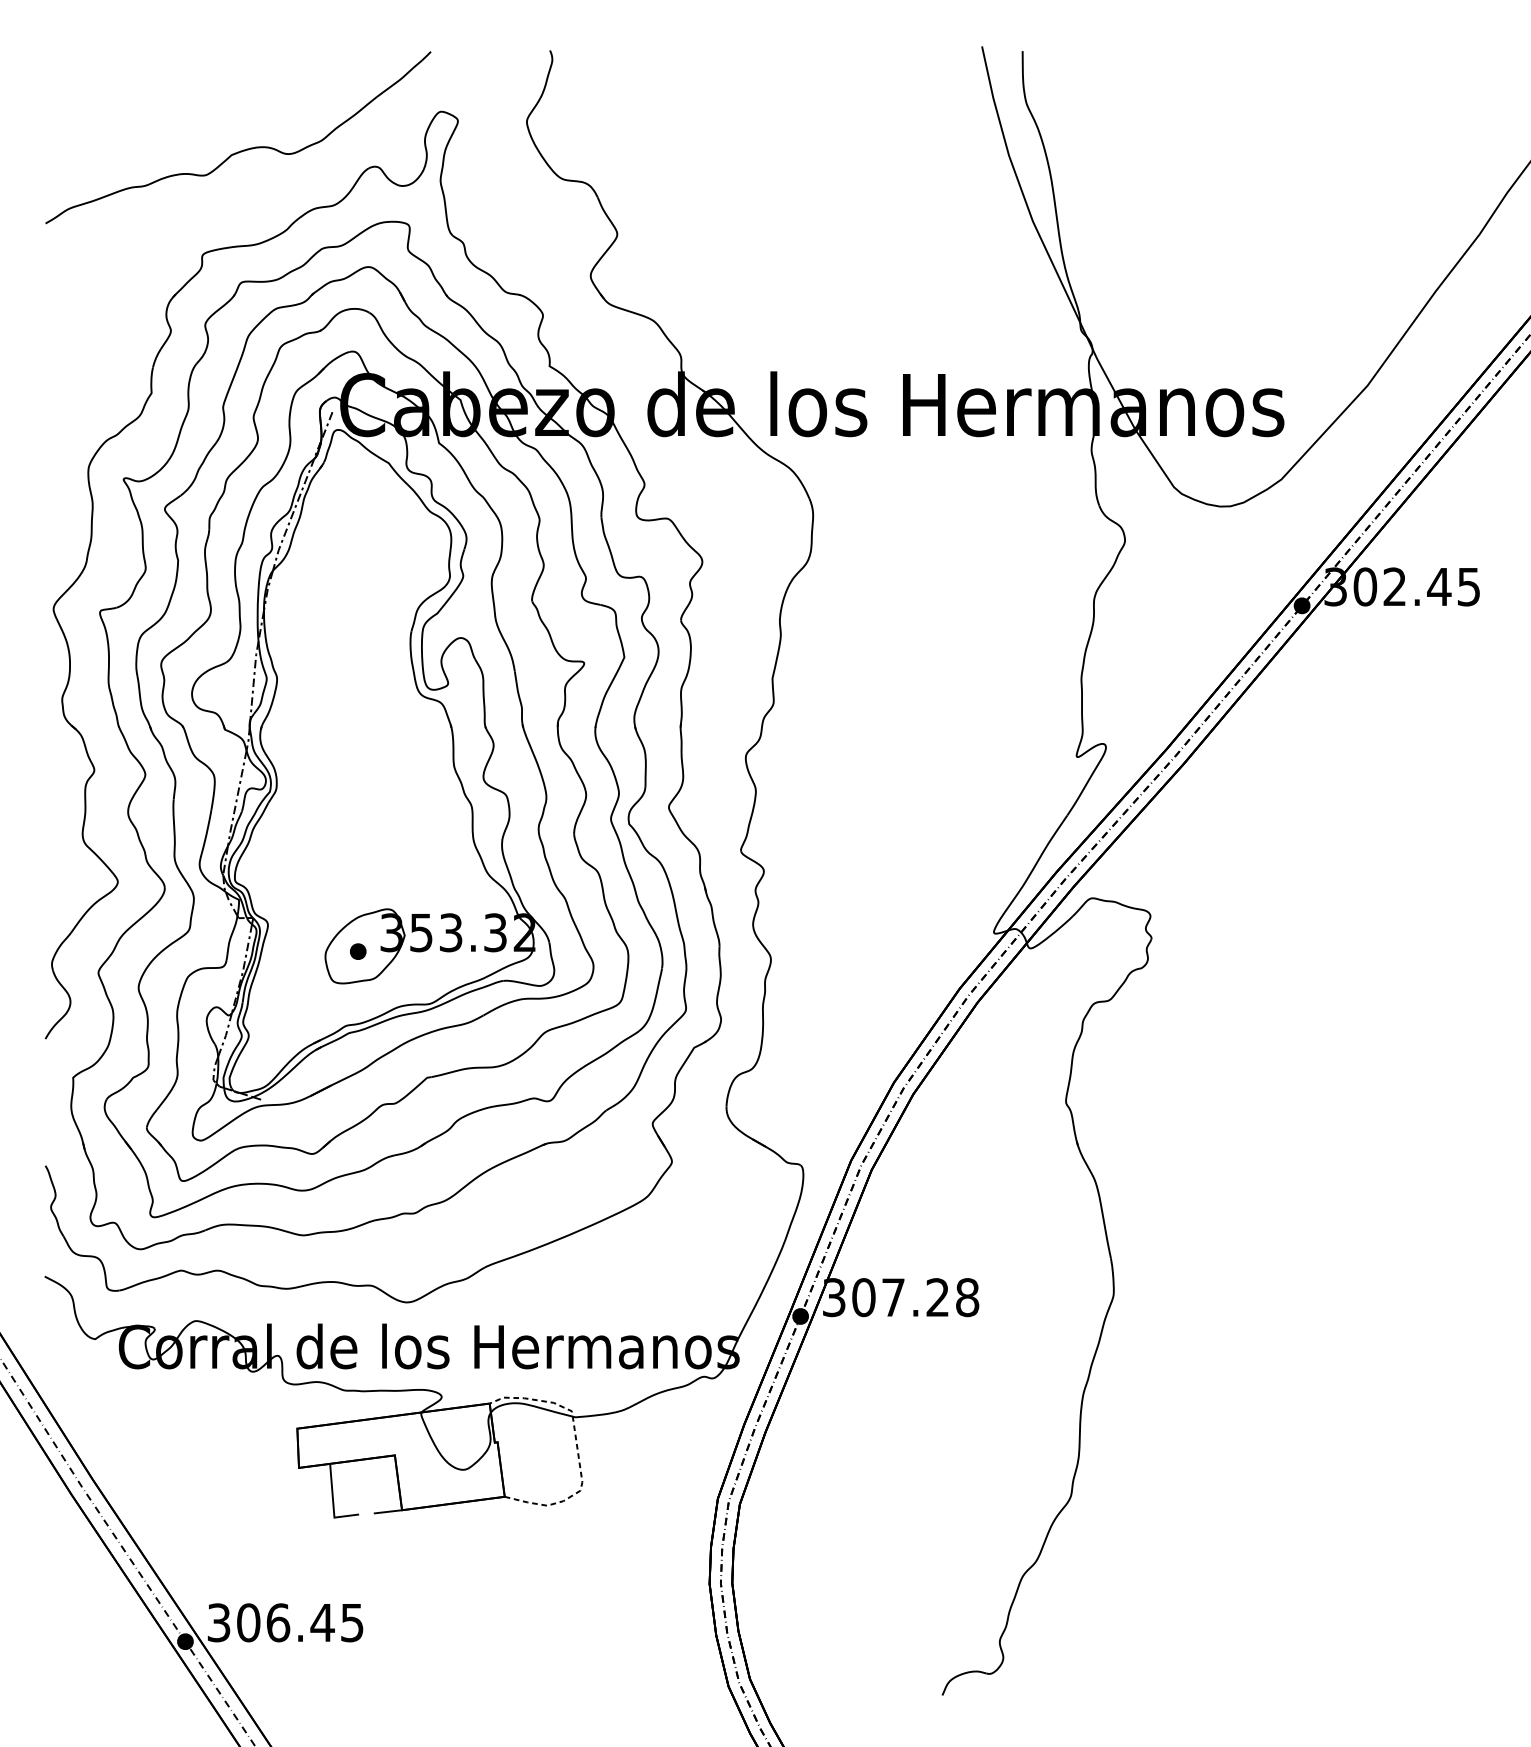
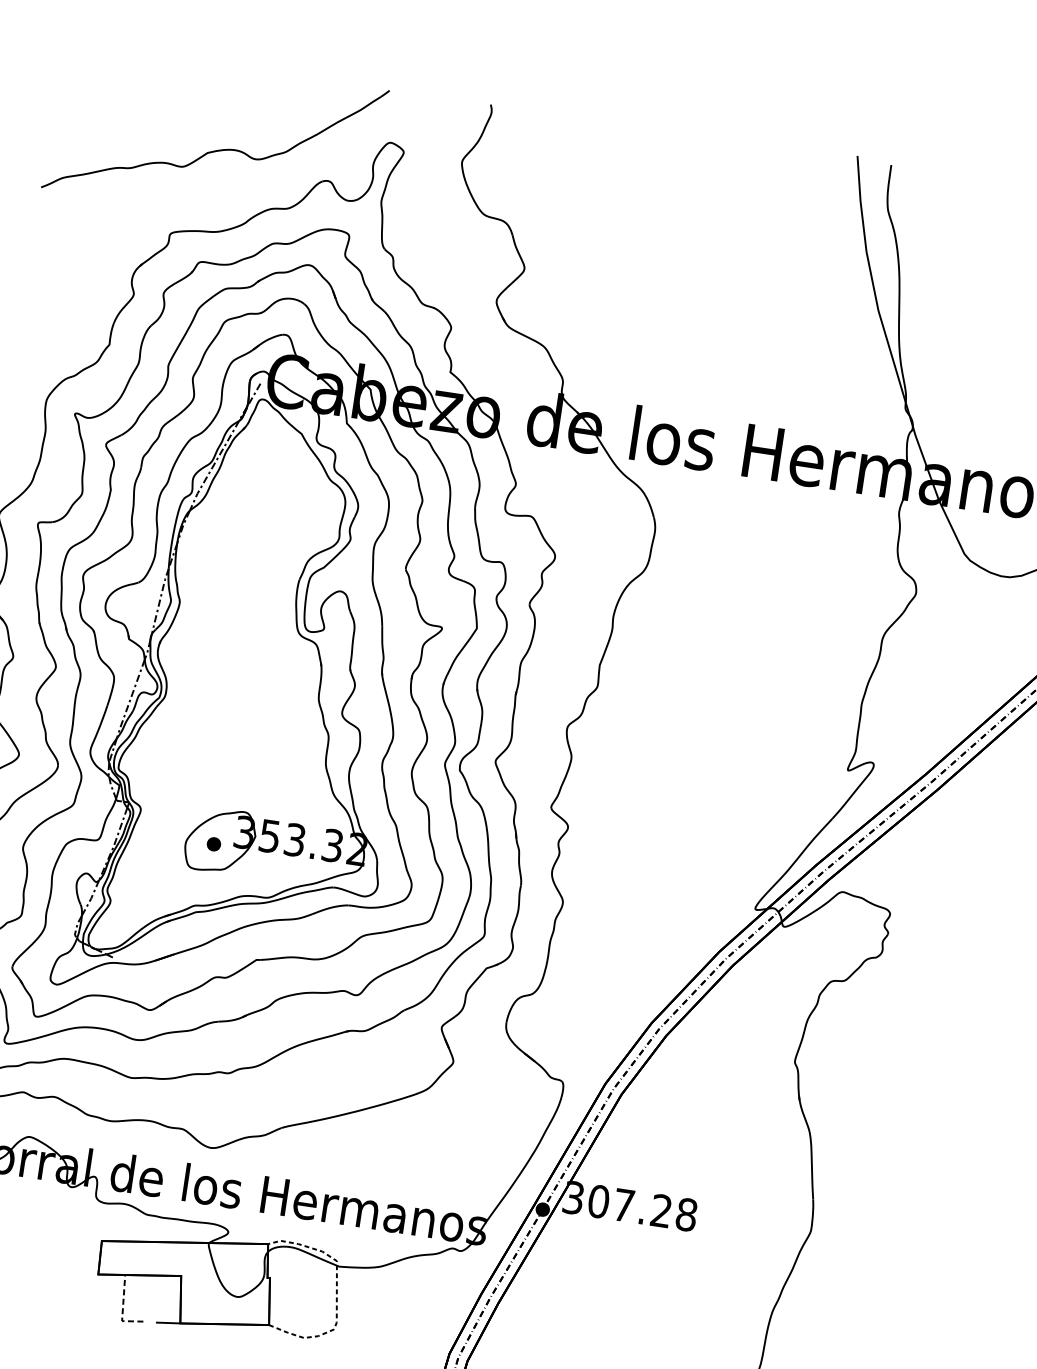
line: (333, 1503) -> (123, 1309), solid -> dashed

